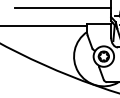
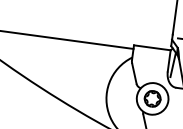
line: (63, 7) -> (100, 15), removed

